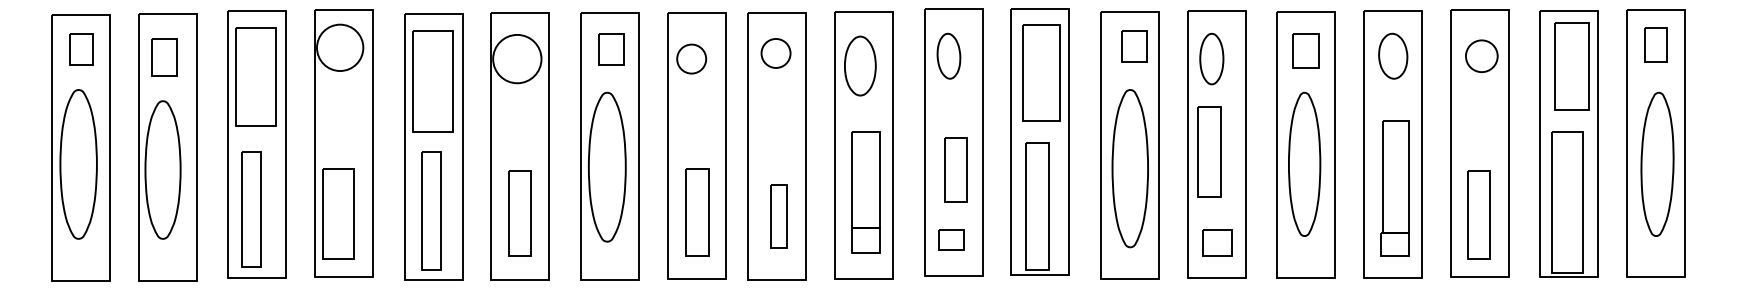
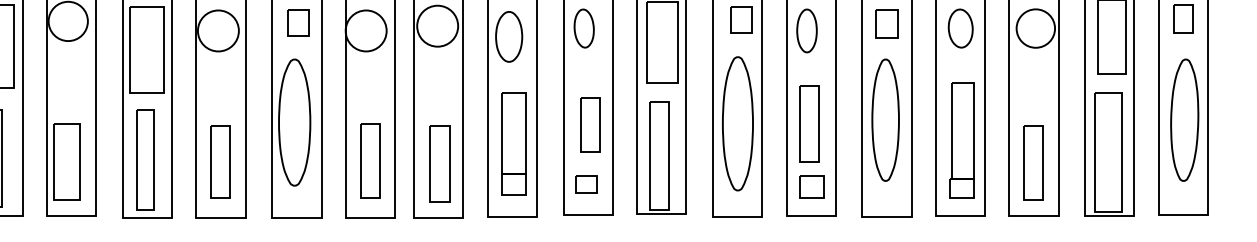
circle: (775, 53) -> (437, 26), size x1.67
circle: (1481, 55) -> (1035, 27), size x1.43
circle: (691, 58) -> (366, 30), size x1.67
part: (1209, 151) -> (809, 123), moved
part: (778, 215) -> (439, 163), size x1.43

